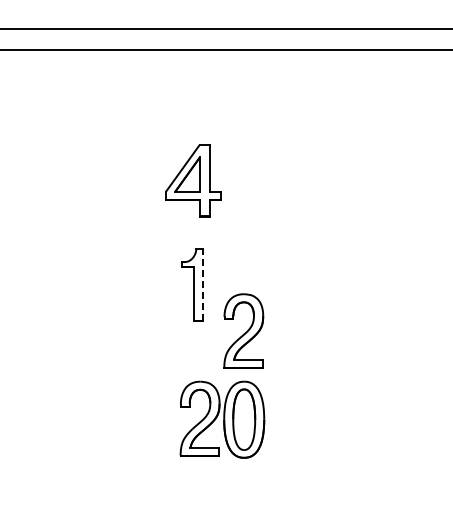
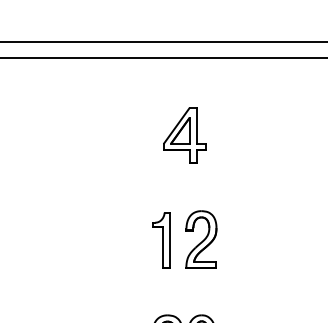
part: (193, 180) -> (184, 135), moved
line: (203, 285) -> (170, 240), dashed -> solid
part: (243, 330) -> (201, 239), moved

